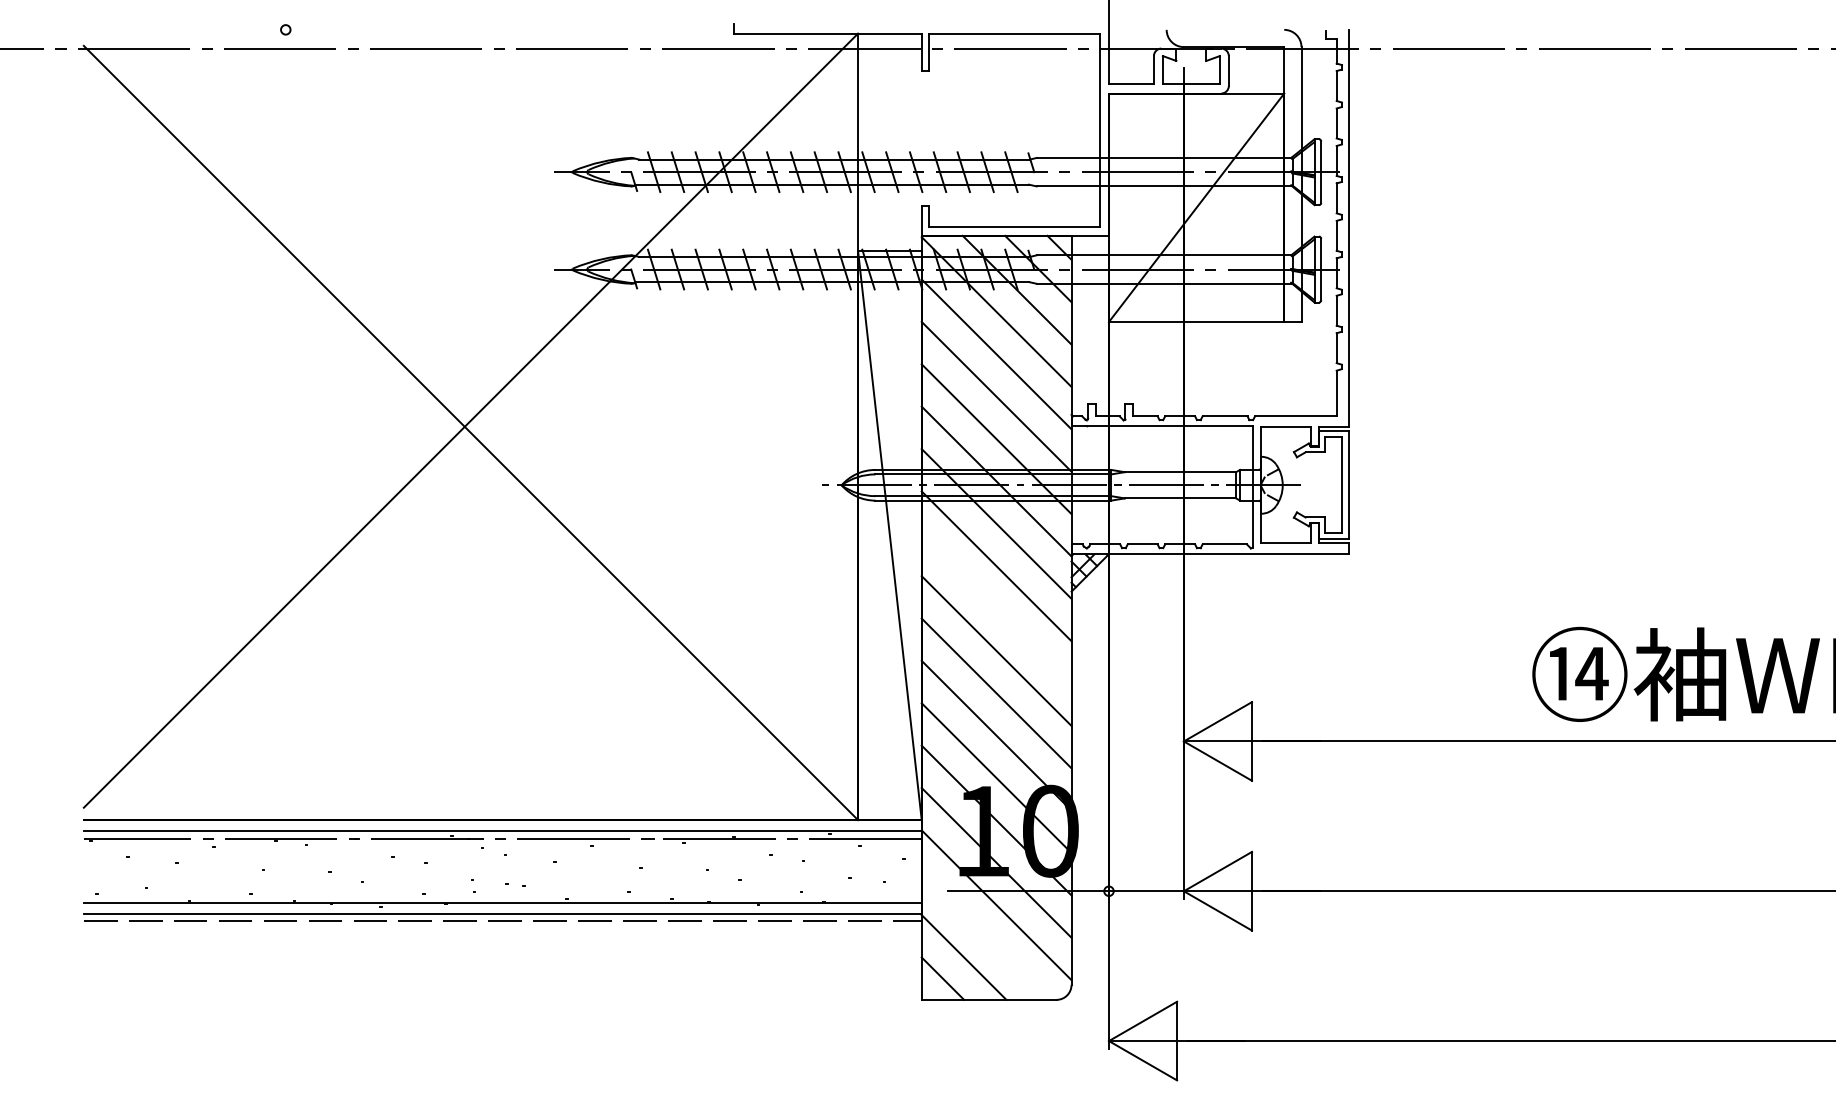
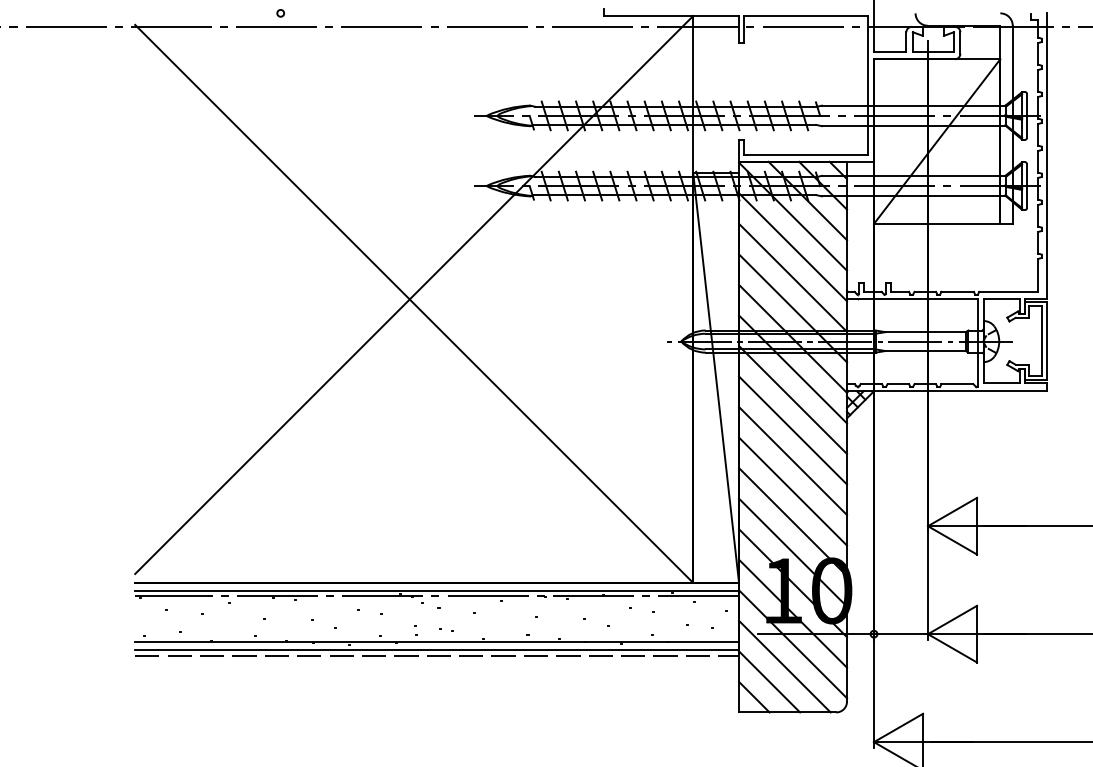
line: (996, 608) -> (792, 430), added
line: (984, 935) -> (784, 666), added

